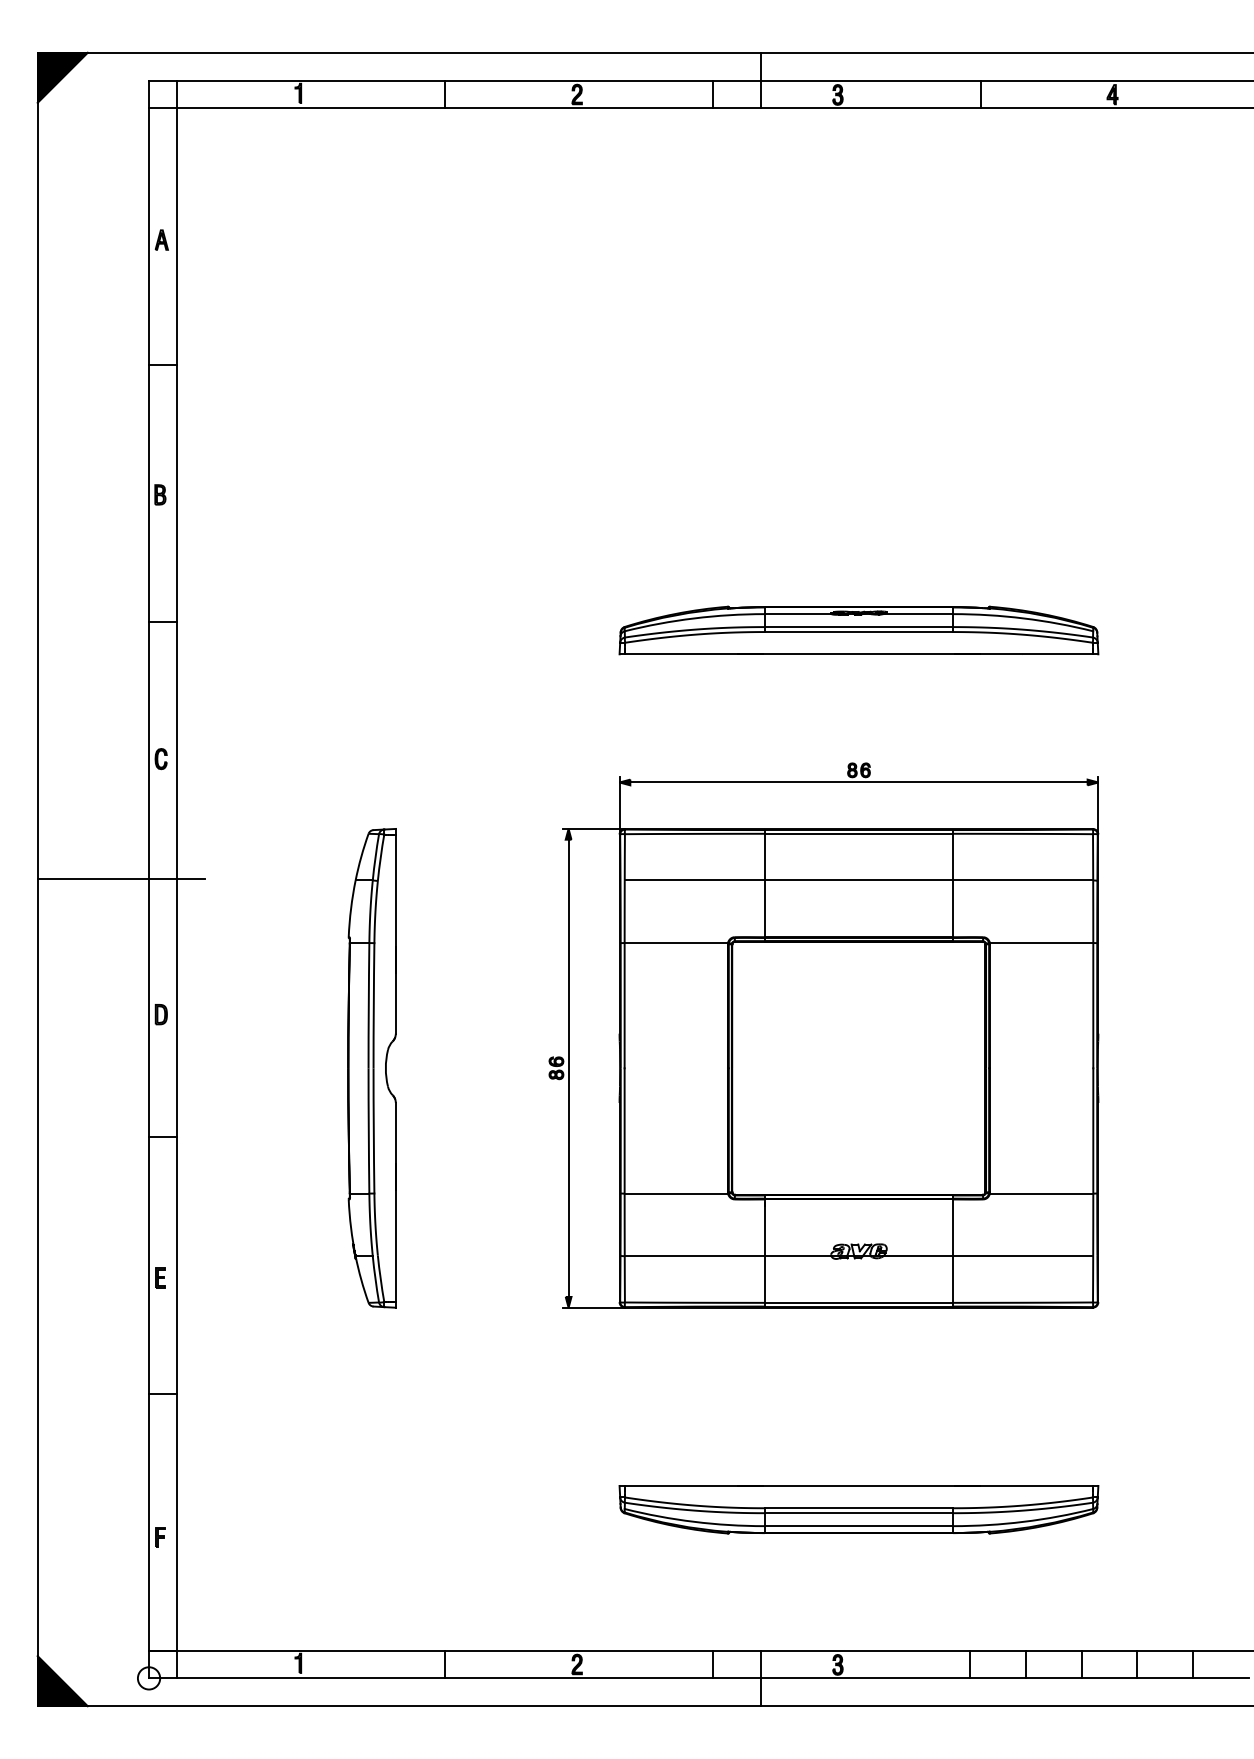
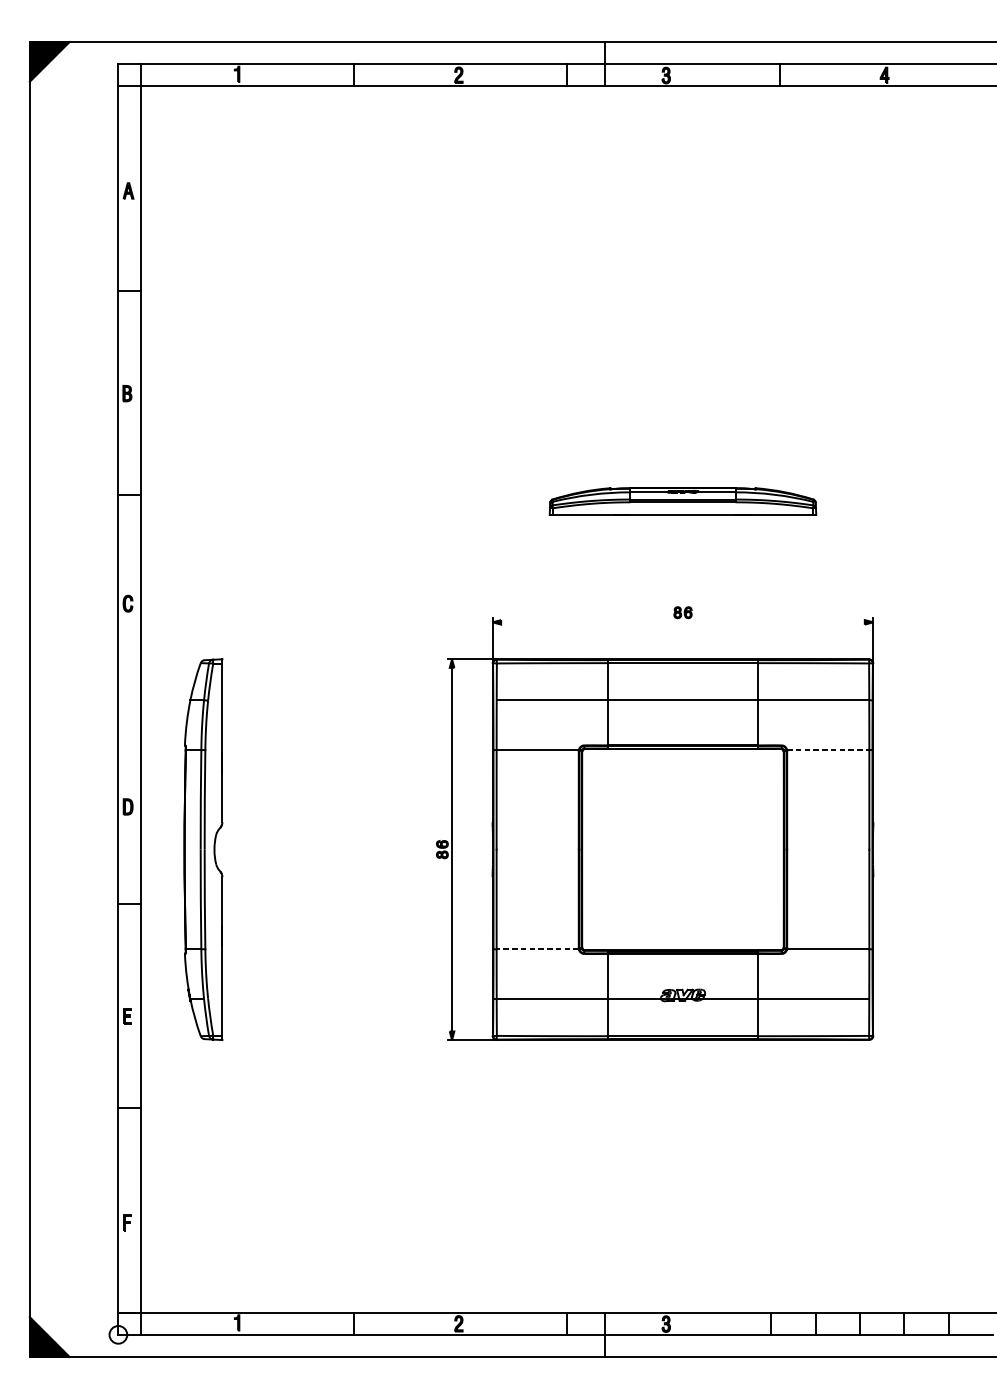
part: (858, 630) -> (682, 501), size x0.7
line: (858, 782) -> (682, 622), removed
line: (120, 879) -> (95, 699), removed
line: (1041, 943) -> (828, 750), solid -> dashed
part: (371, 1068) -> (203, 849), moved
line: (676, 1193) -> (537, 949), solid -> dashed
part: (858, 1509) -> (682, 1200), removed

